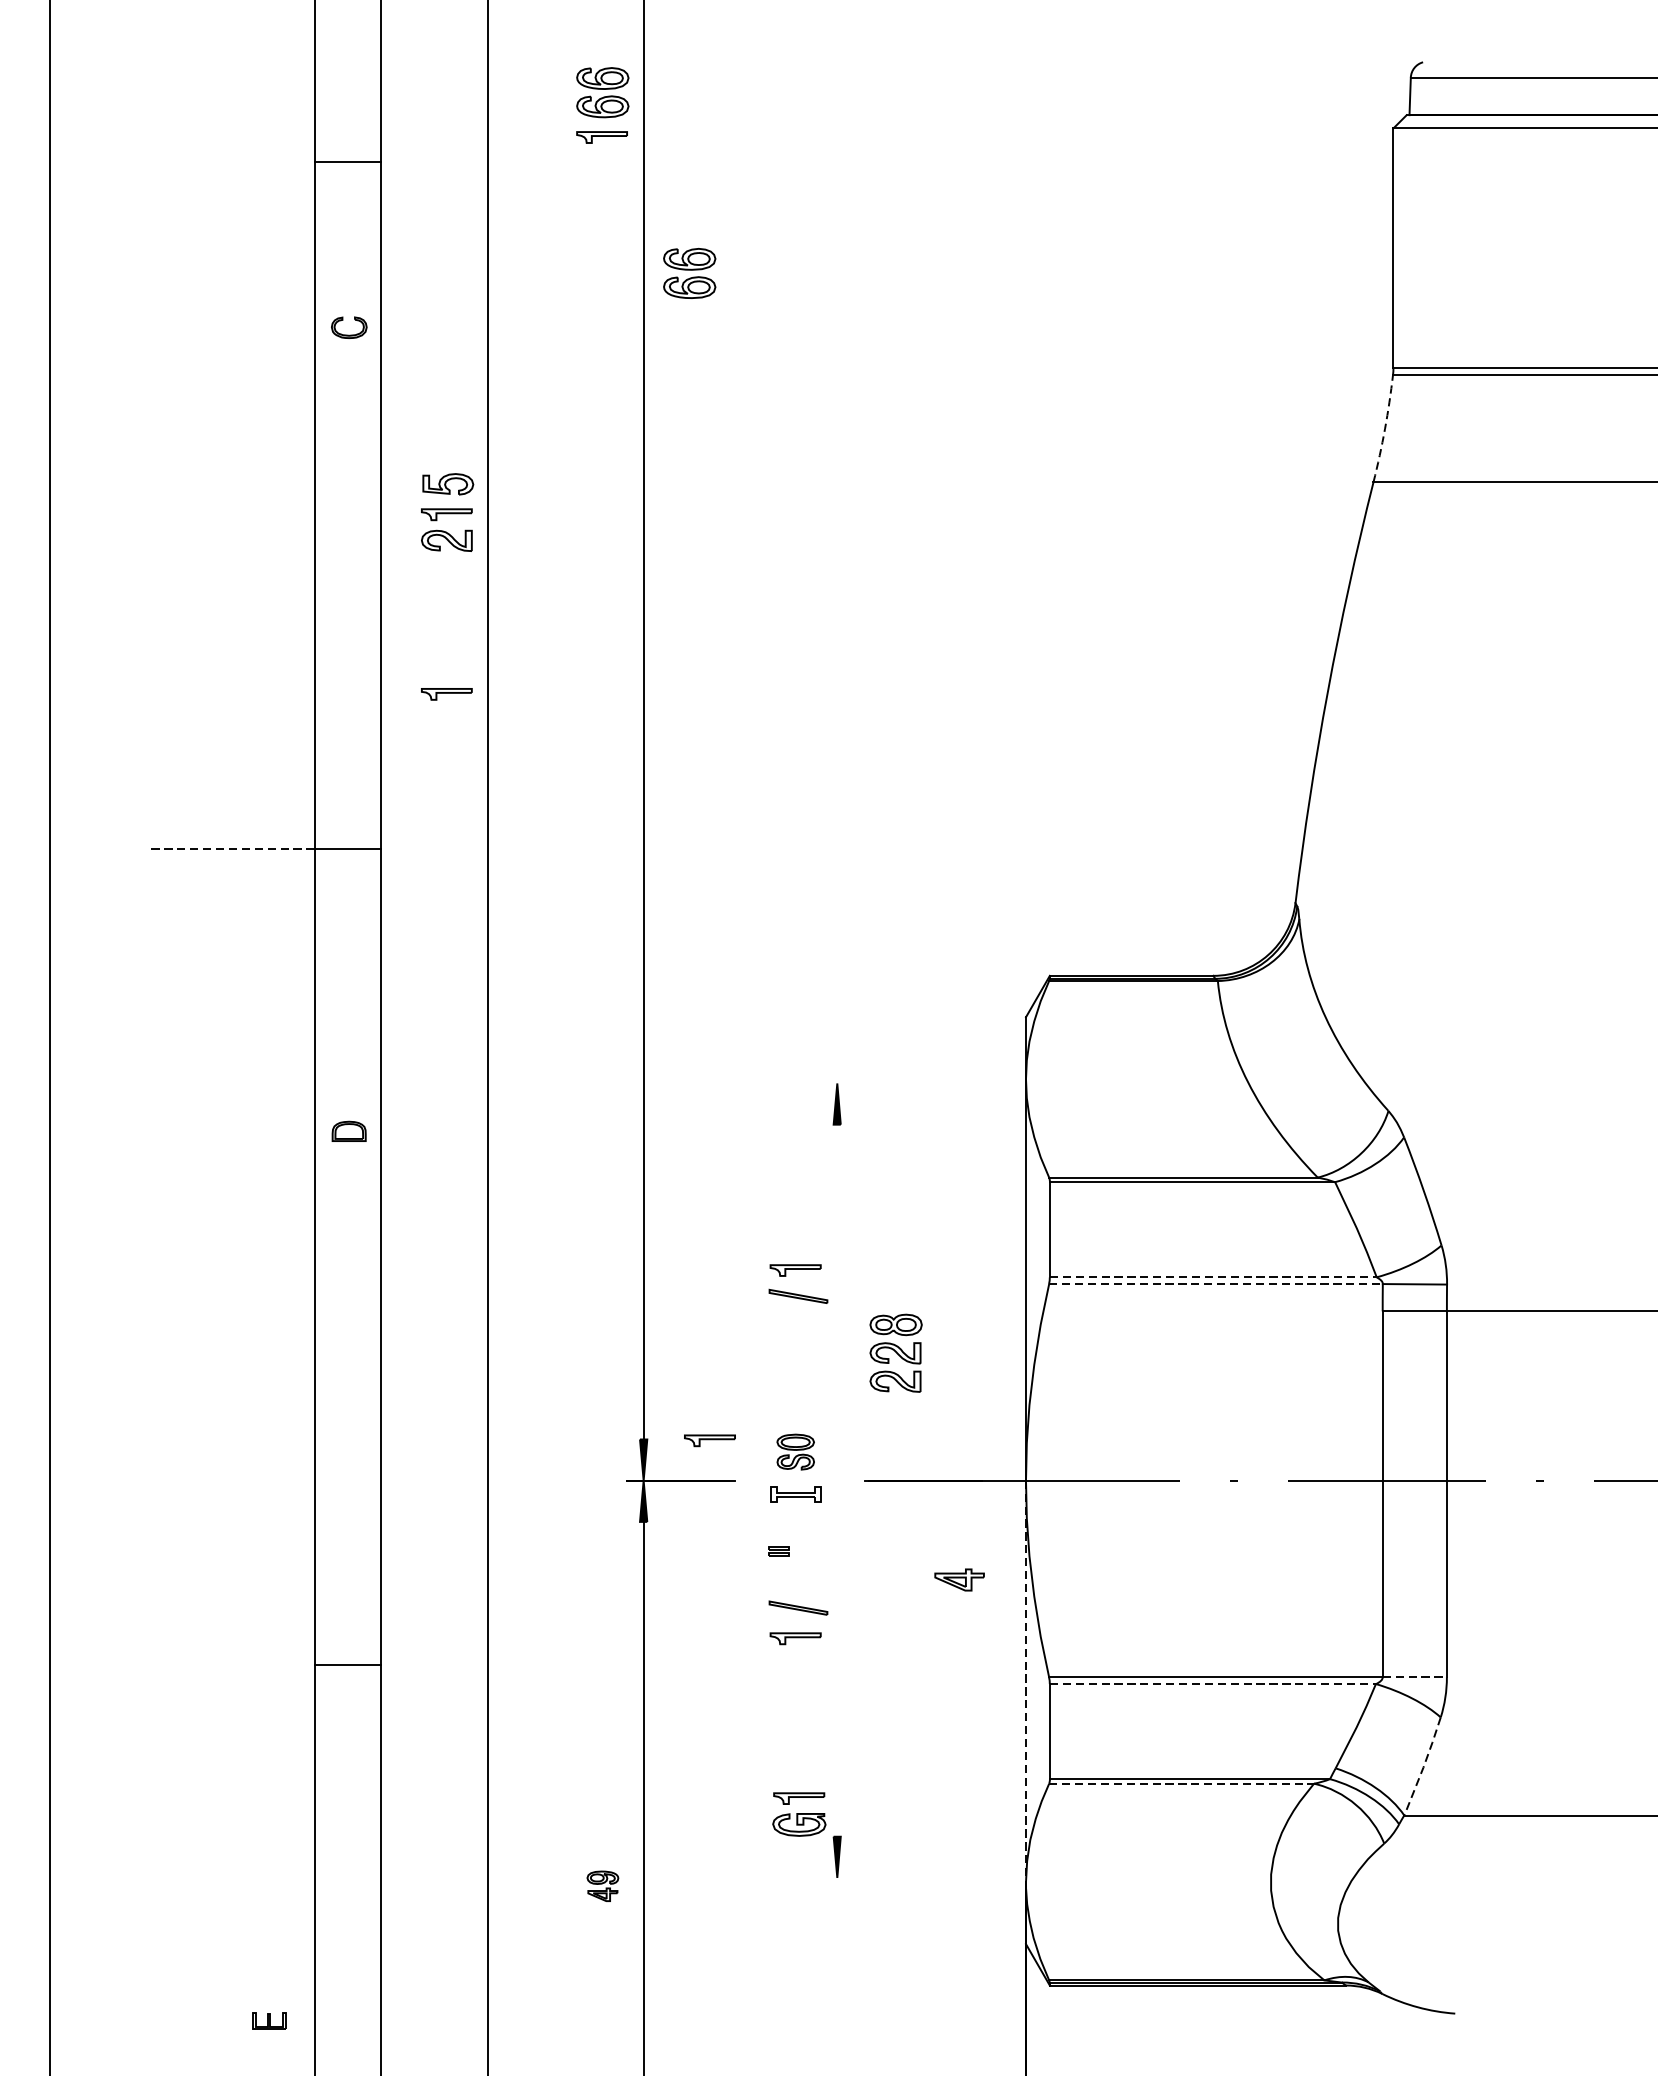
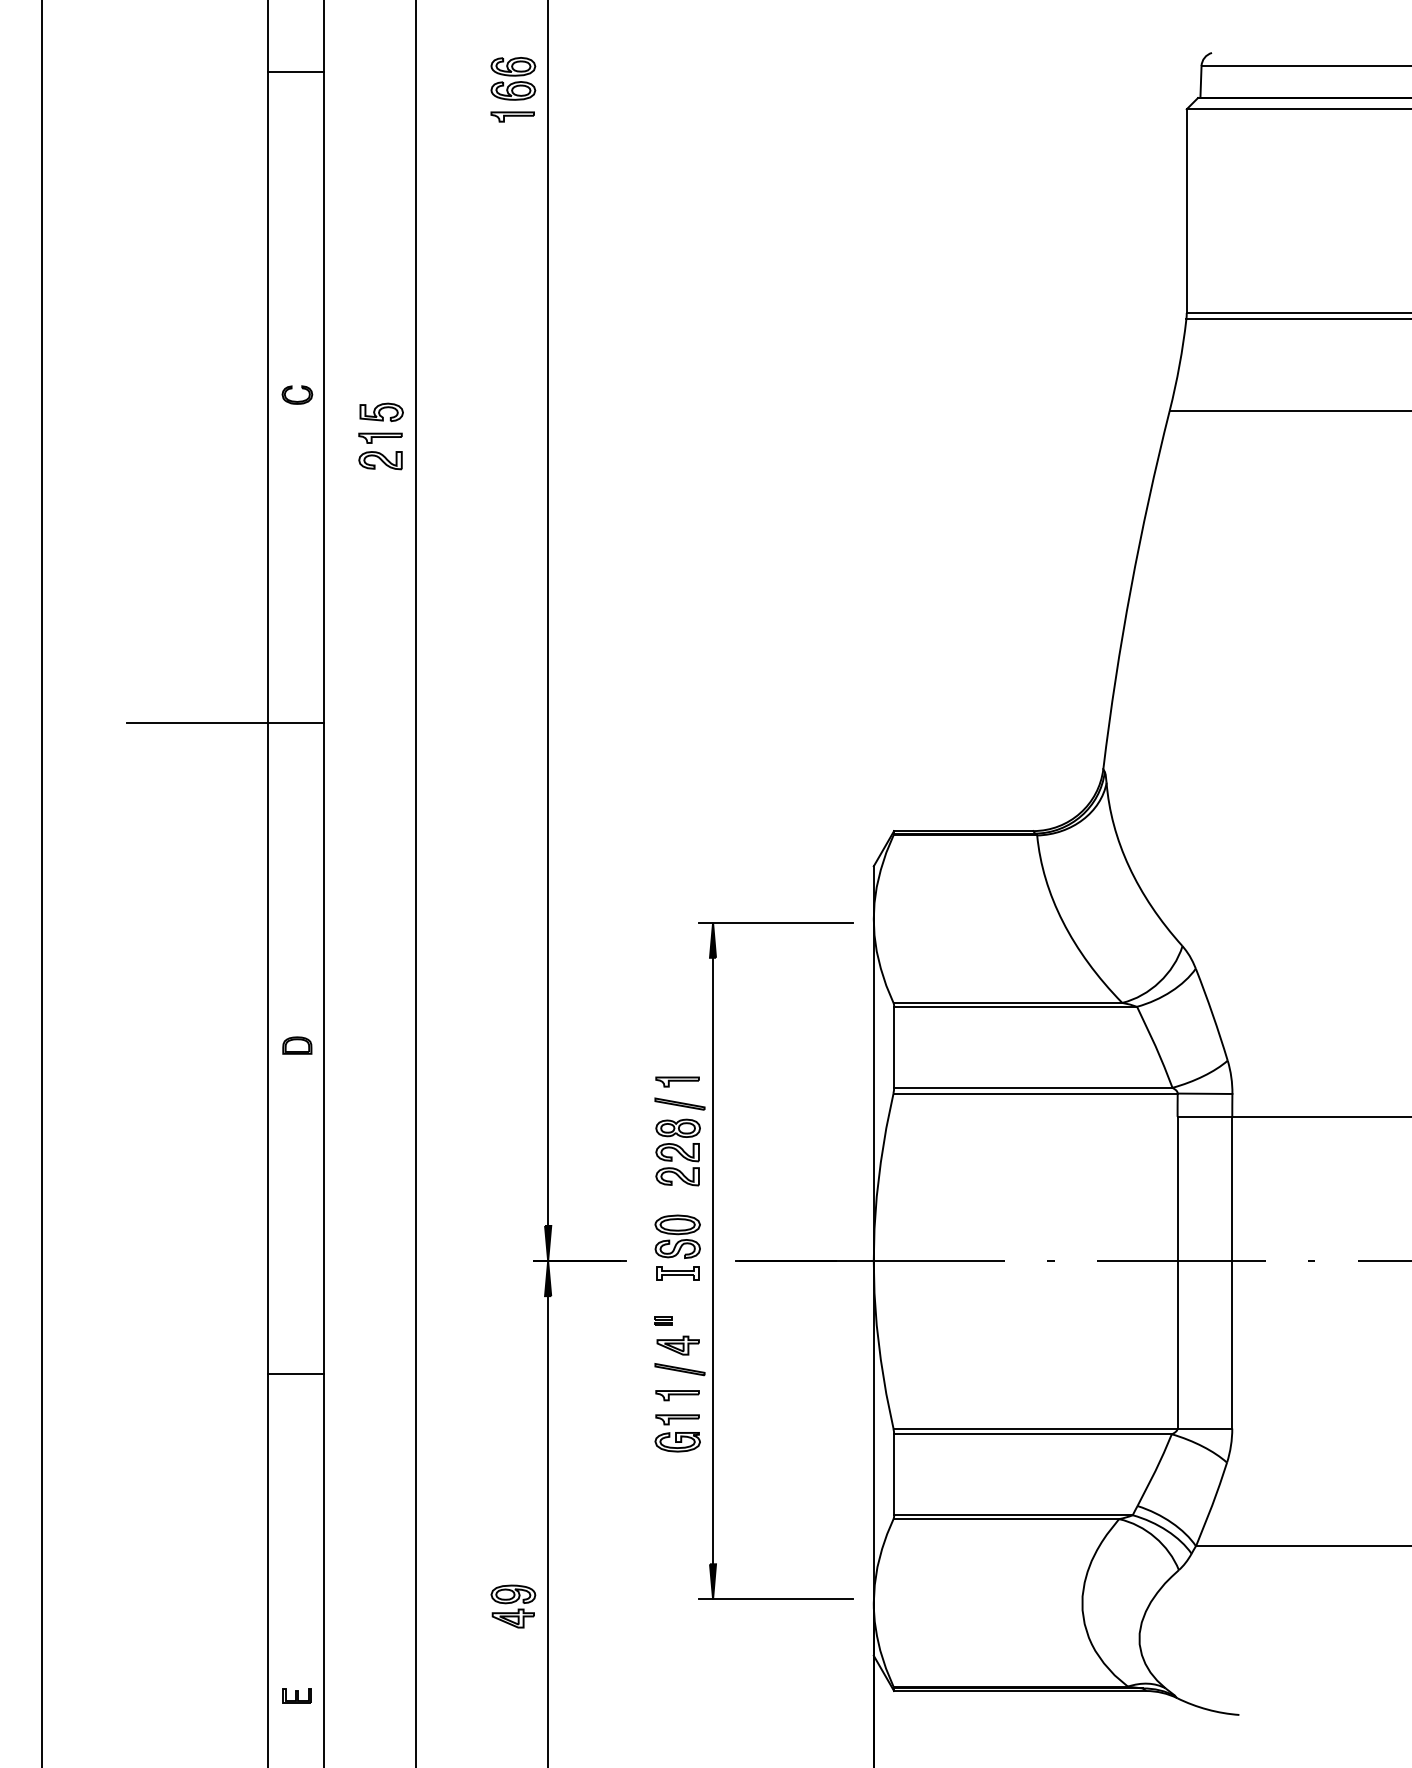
line: (347, 161) -> (295, 71), moved
part: (689, 273) -> (587, 232), removed
part: (350, 334) -> (298, 400), moved
arc: (1384, 429) -> (1179, 365), dashed -> solid
part: (446, 693) -> (380, 590), removed
line: (230, 848) -> (196, 722), dashed -> solid
line: (910, 1083) -> (775, 922), added
part: (349, 1131) -> (297, 1045), moved
line: (1213, 1276) -> (1033, 1087), dashed -> solid
line: (1217, 1283) -> (1036, 1093), dashed -> solid
part: (895, 1353) -> (677, 1152), moved
part: (709, 1440) -> (604, 1226), removed
part: (795, 1451) -> (677, 1236), size x1.43
line: (837, 1480) -> (713, 1260), added
part: (958, 1579) -> (677, 1345), moved
line: (347, 1664) -> (295, 1373), moved
line: (1415, 1677) -> (1205, 1428), dashed -> solid
line: (1025, 1680) -> (873, 1431), dashed -> solid
line: (1212, 1684) -> (1032, 1434), dashed -> solid
line: (1423, 1766) -> (1212, 1504), dashed -> solid
line: (1181, 1784) -> (1006, 1519), dashed -> solid
part: (799, 1814) -> (677, 1433), moved
line: (910, 1878) -> (775, 1599), added
part: (602, 1886) -> (513, 1606), size x1.67
part: (268, 2020) -> (296, 1695), moved

